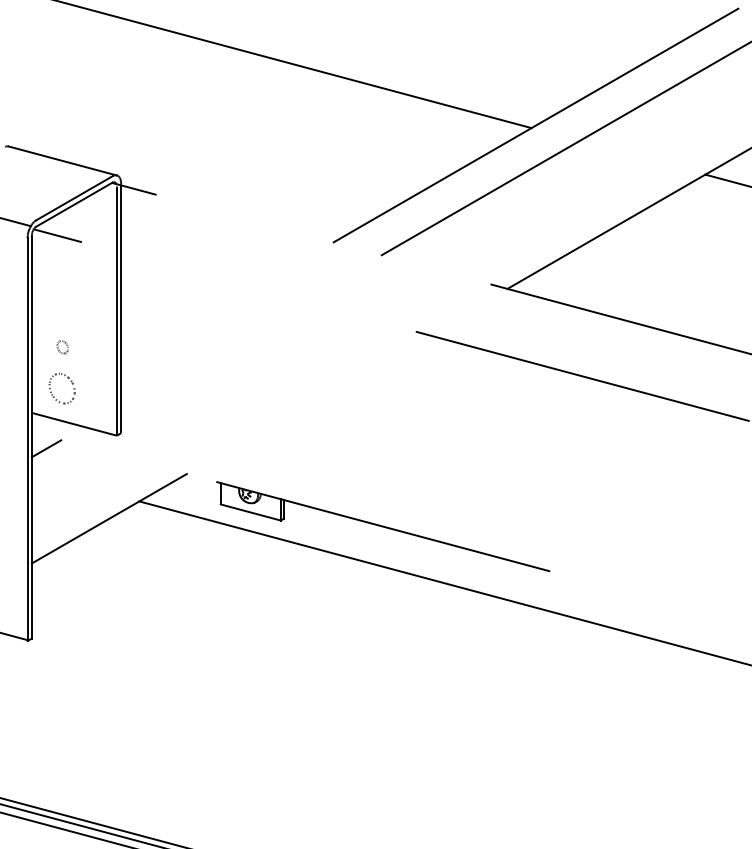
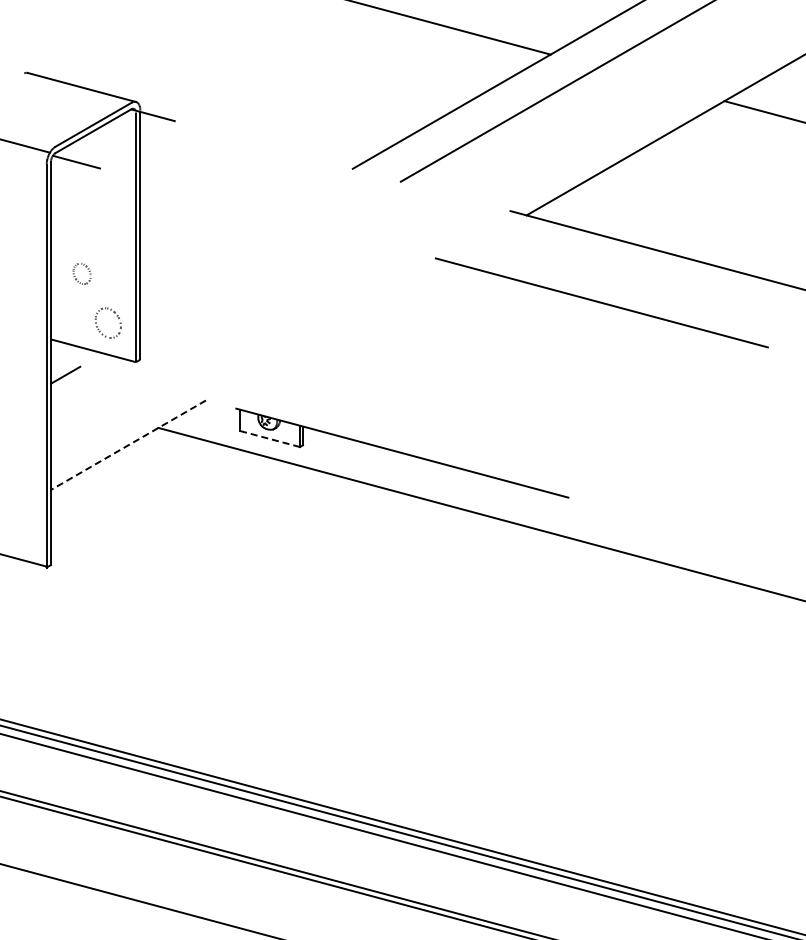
part: (62, 347) -> (81, 273), size x1.6
part: (53, 395) -> (99, 329), moved
line: (250, 512) -> (269, 438), solid -> dashed
line: (109, 519) -> (128, 445), solid -> dashed

